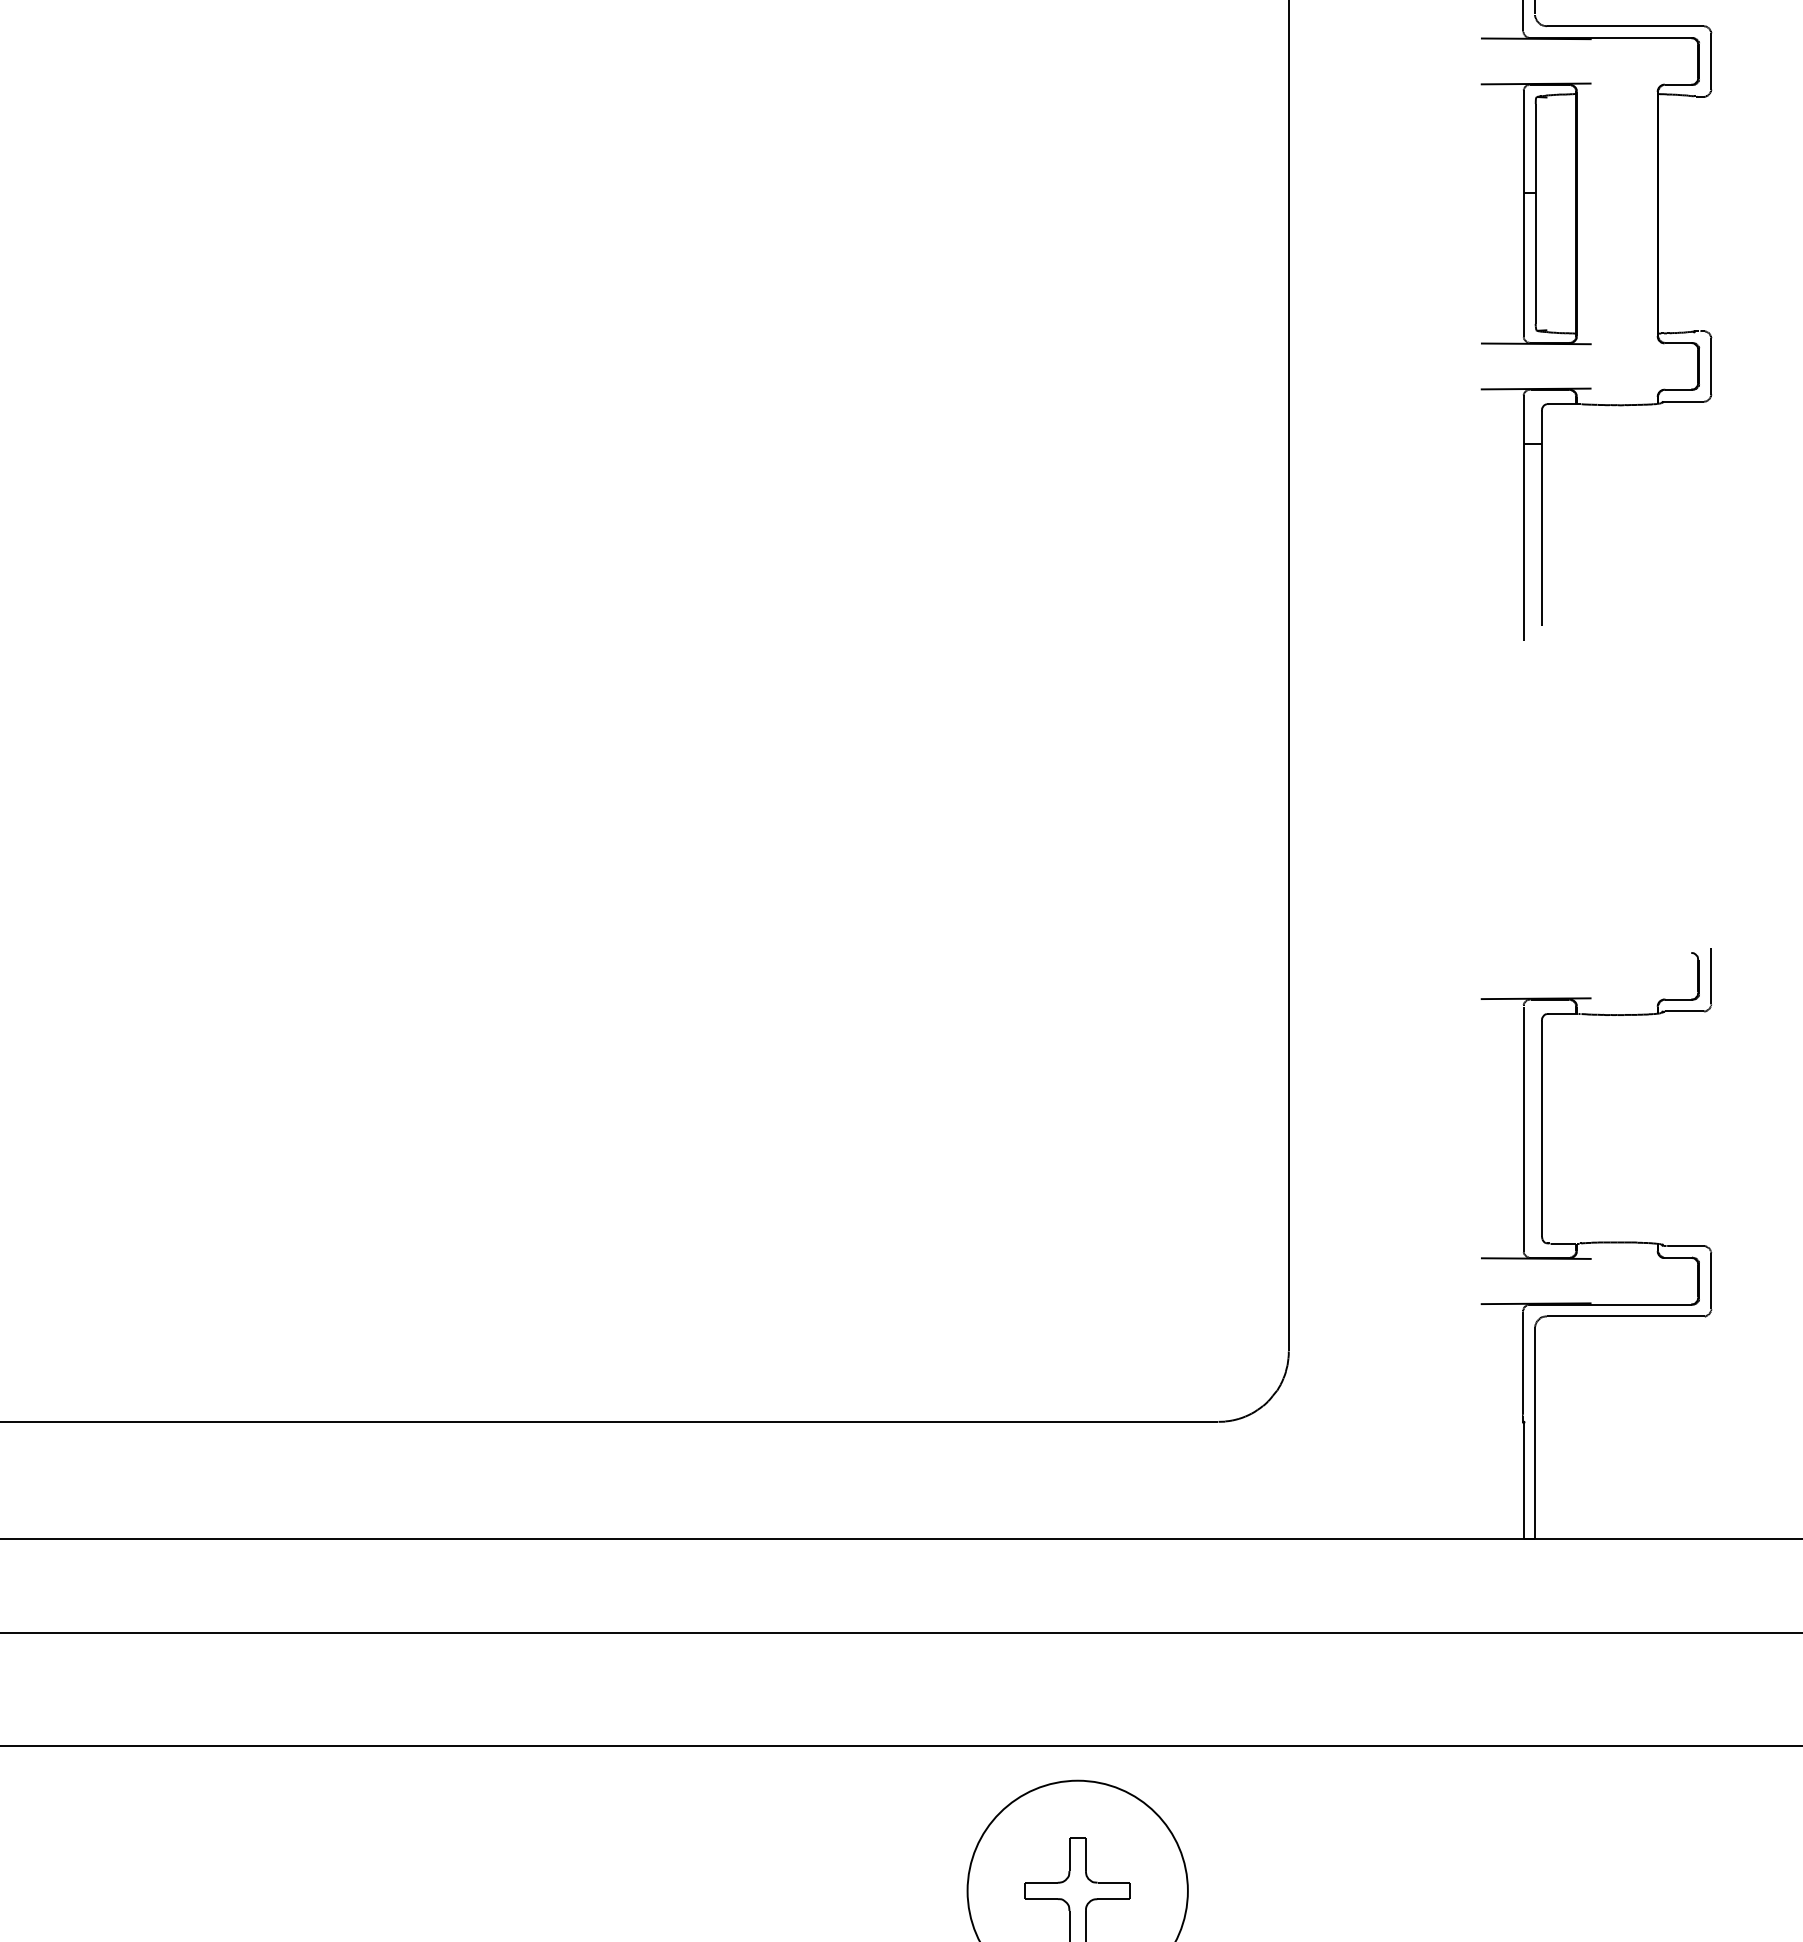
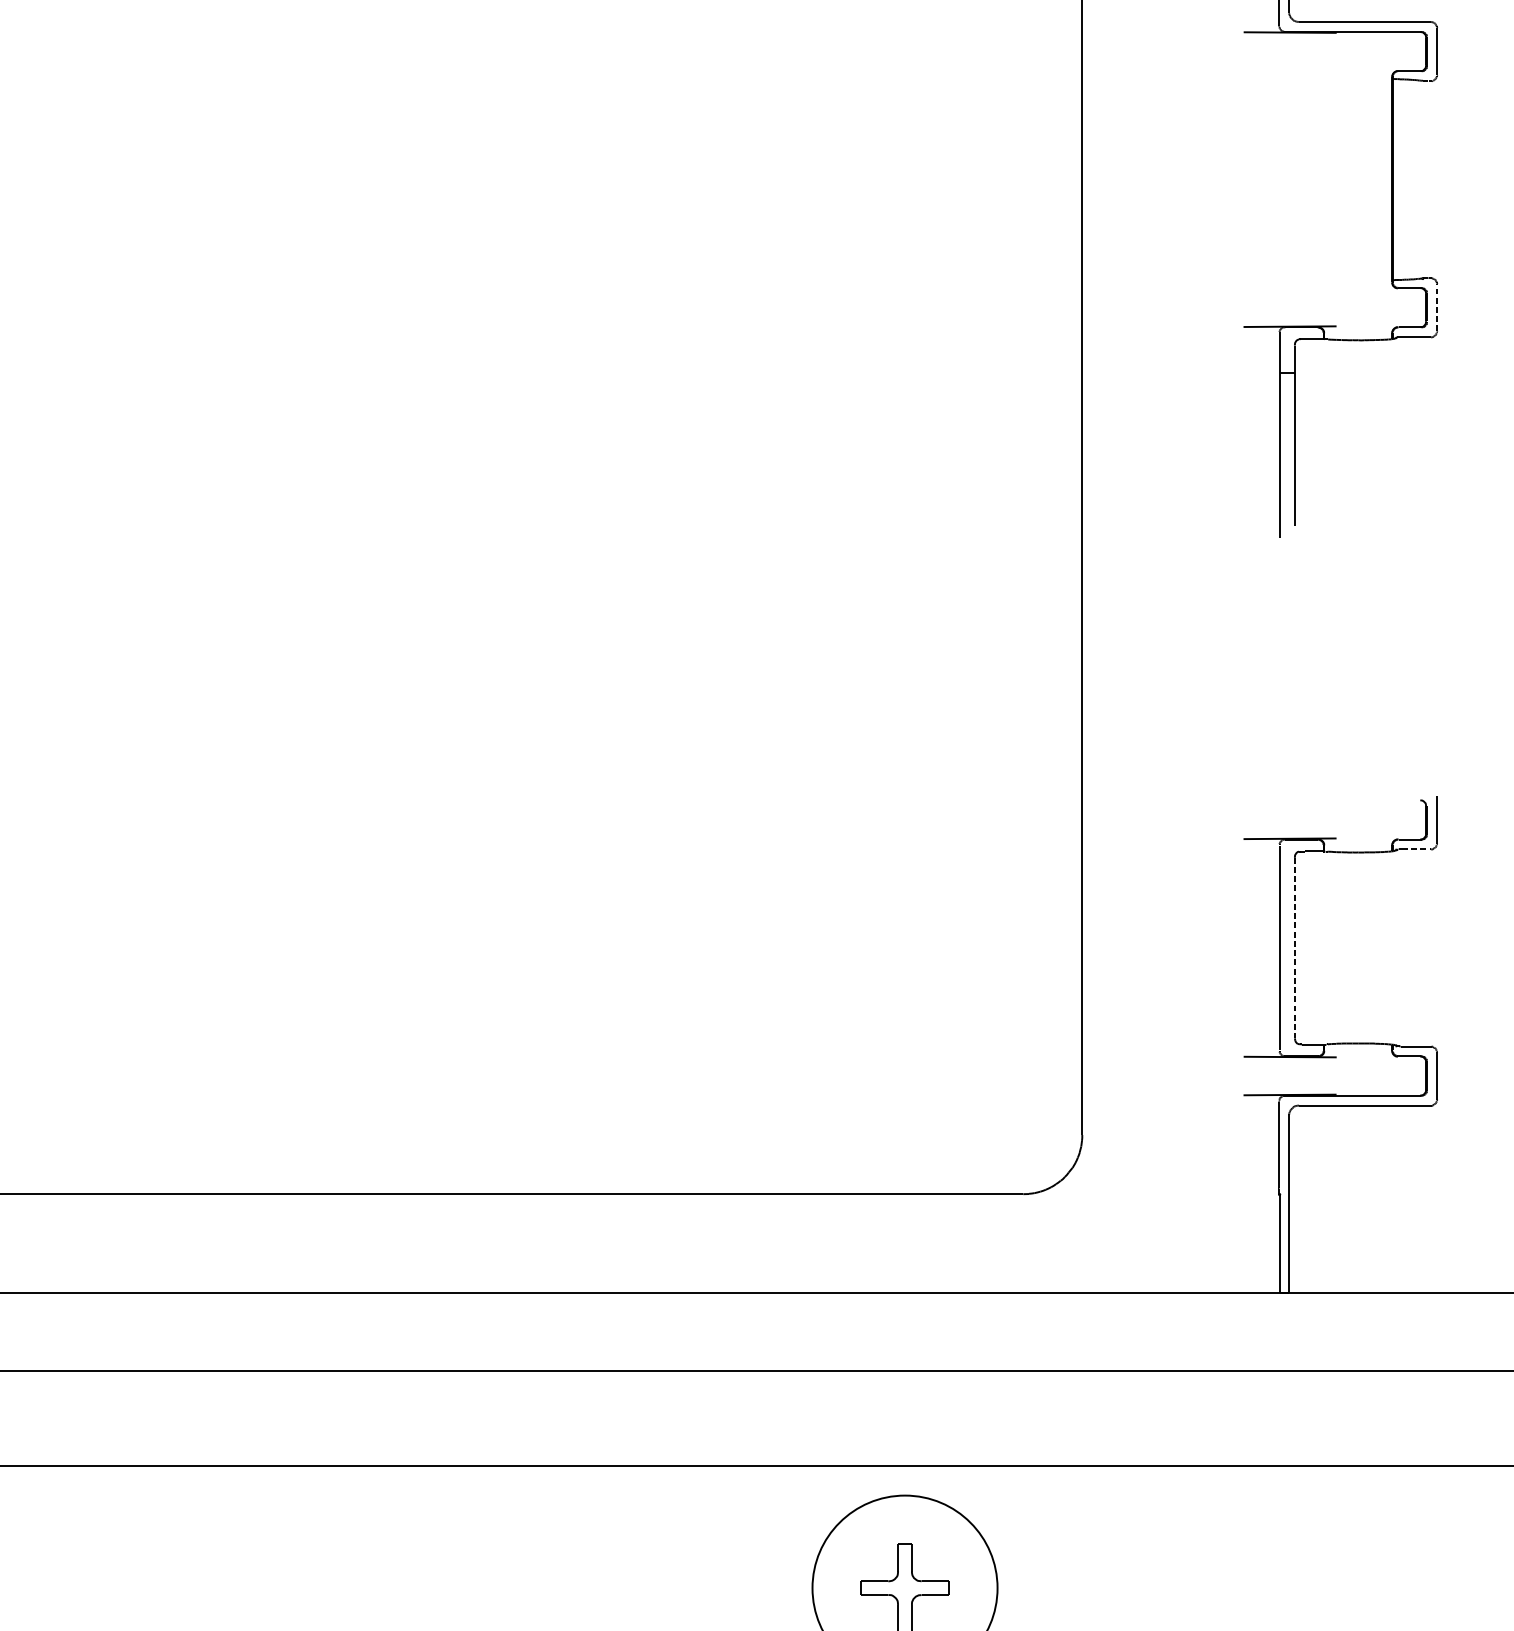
part: (1535, 213) -> (1289, 179), removed
line: (1711, 365) -> (1437, 306), solid -> dashed
line: (1687, 1011) -> (1417, 849), solid -> dashed
line: (1541, 1129) -> (1294, 948), solid -> dashed

